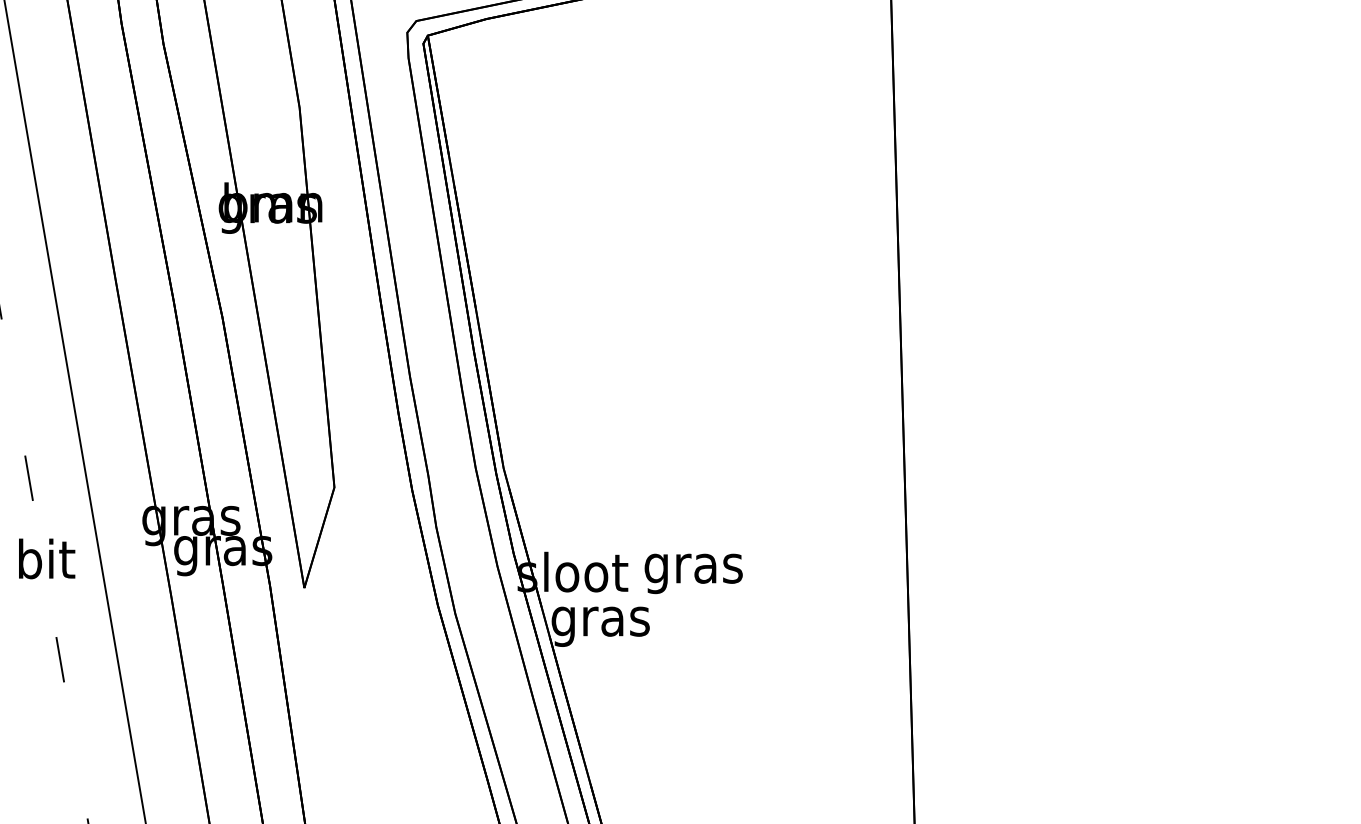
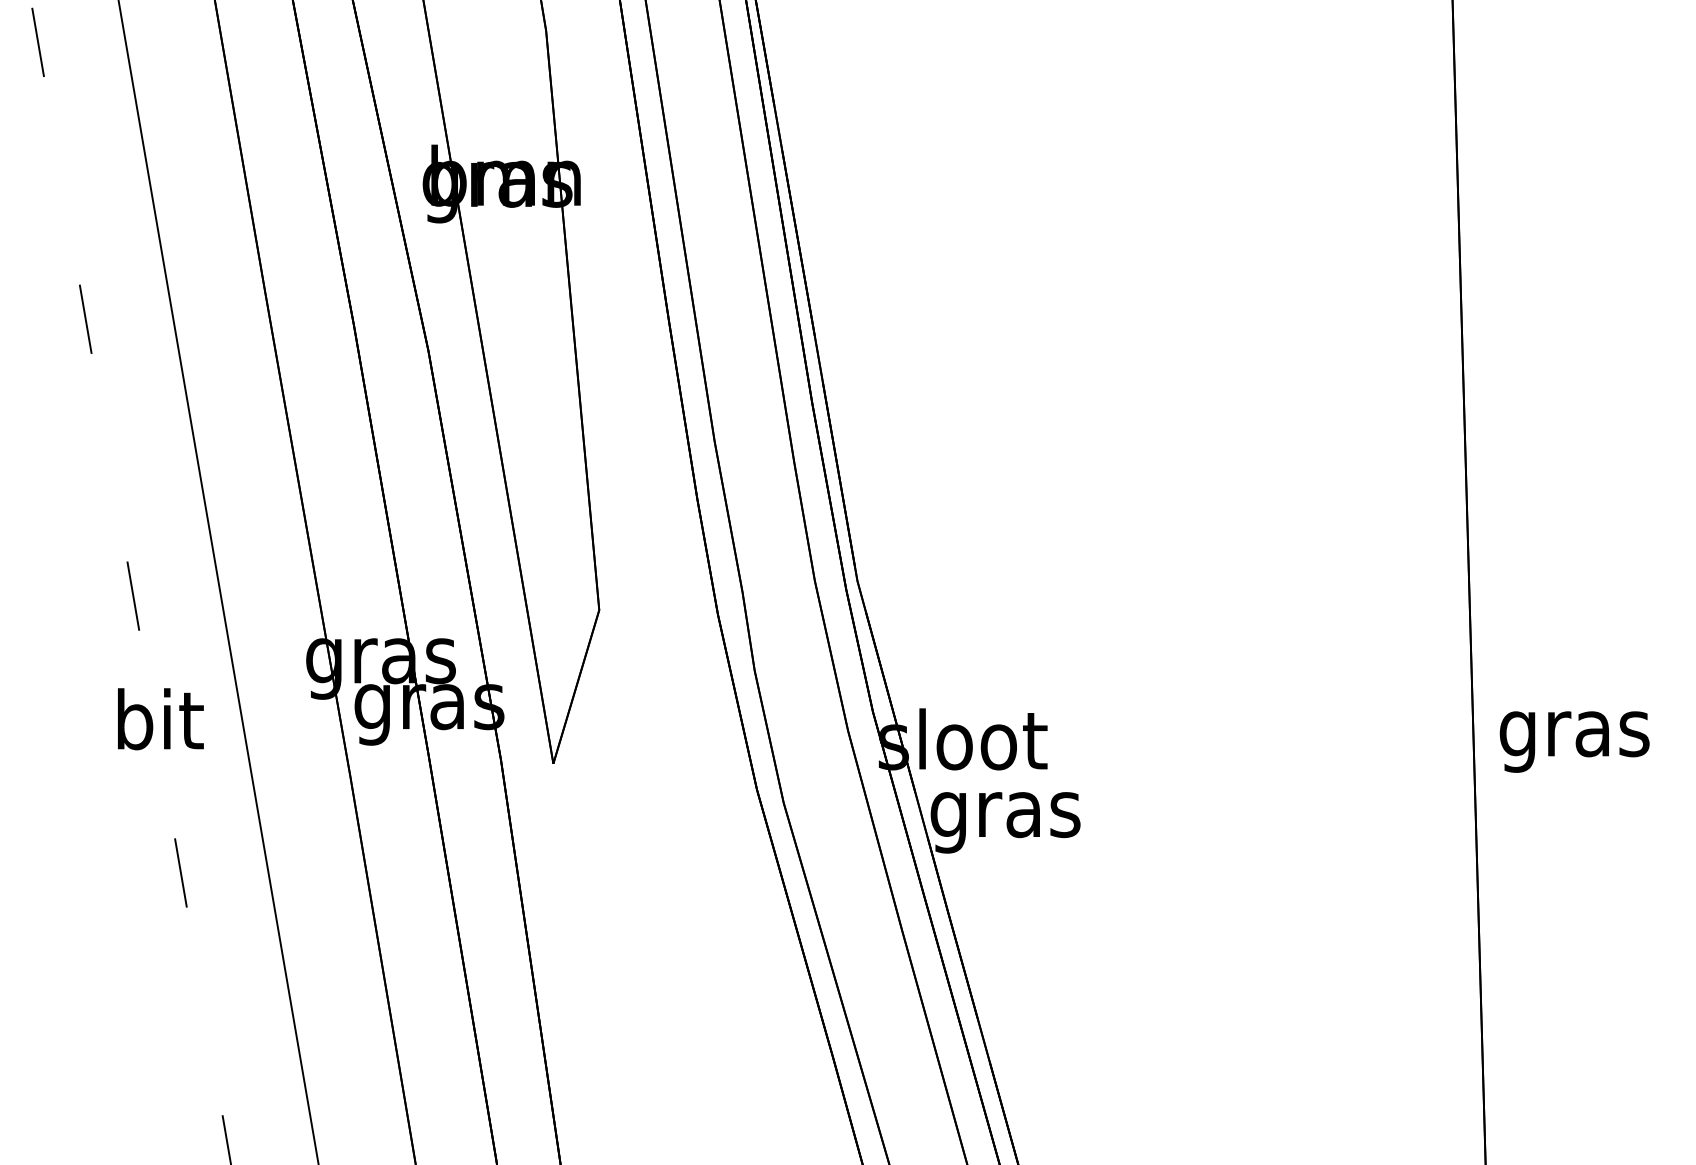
text: (693, 573) -> (1574, 741), moved

